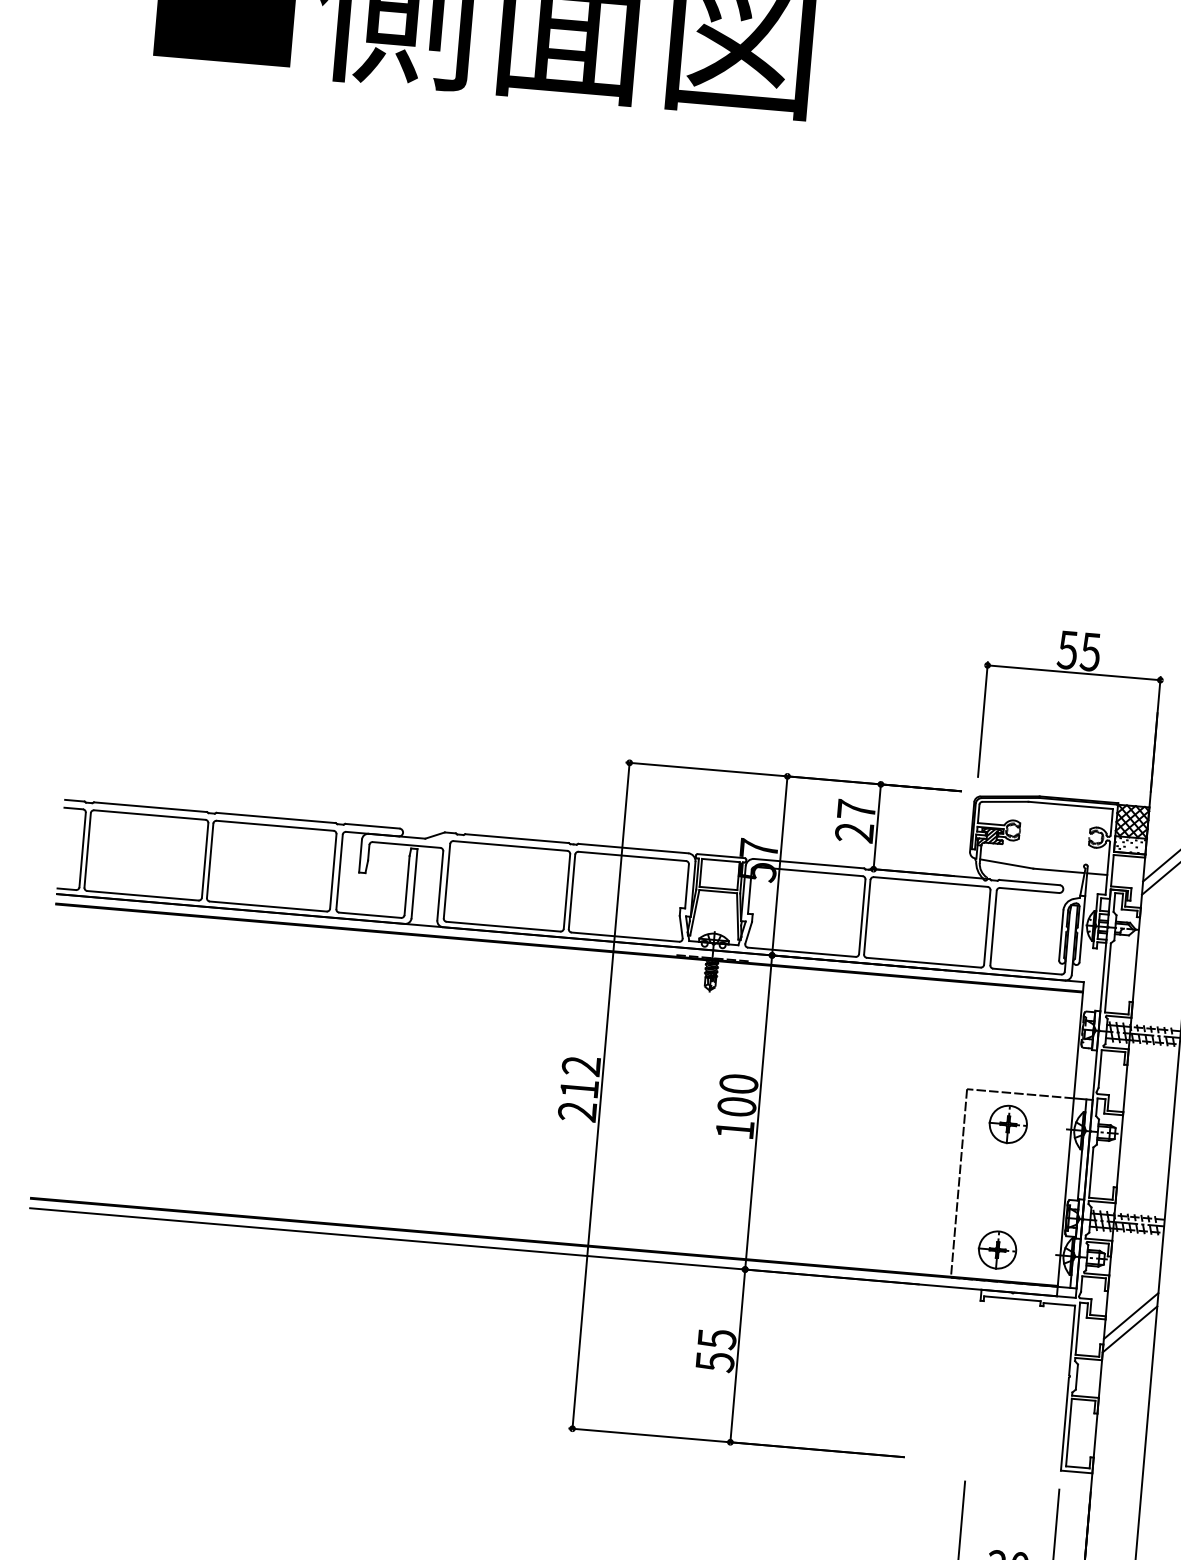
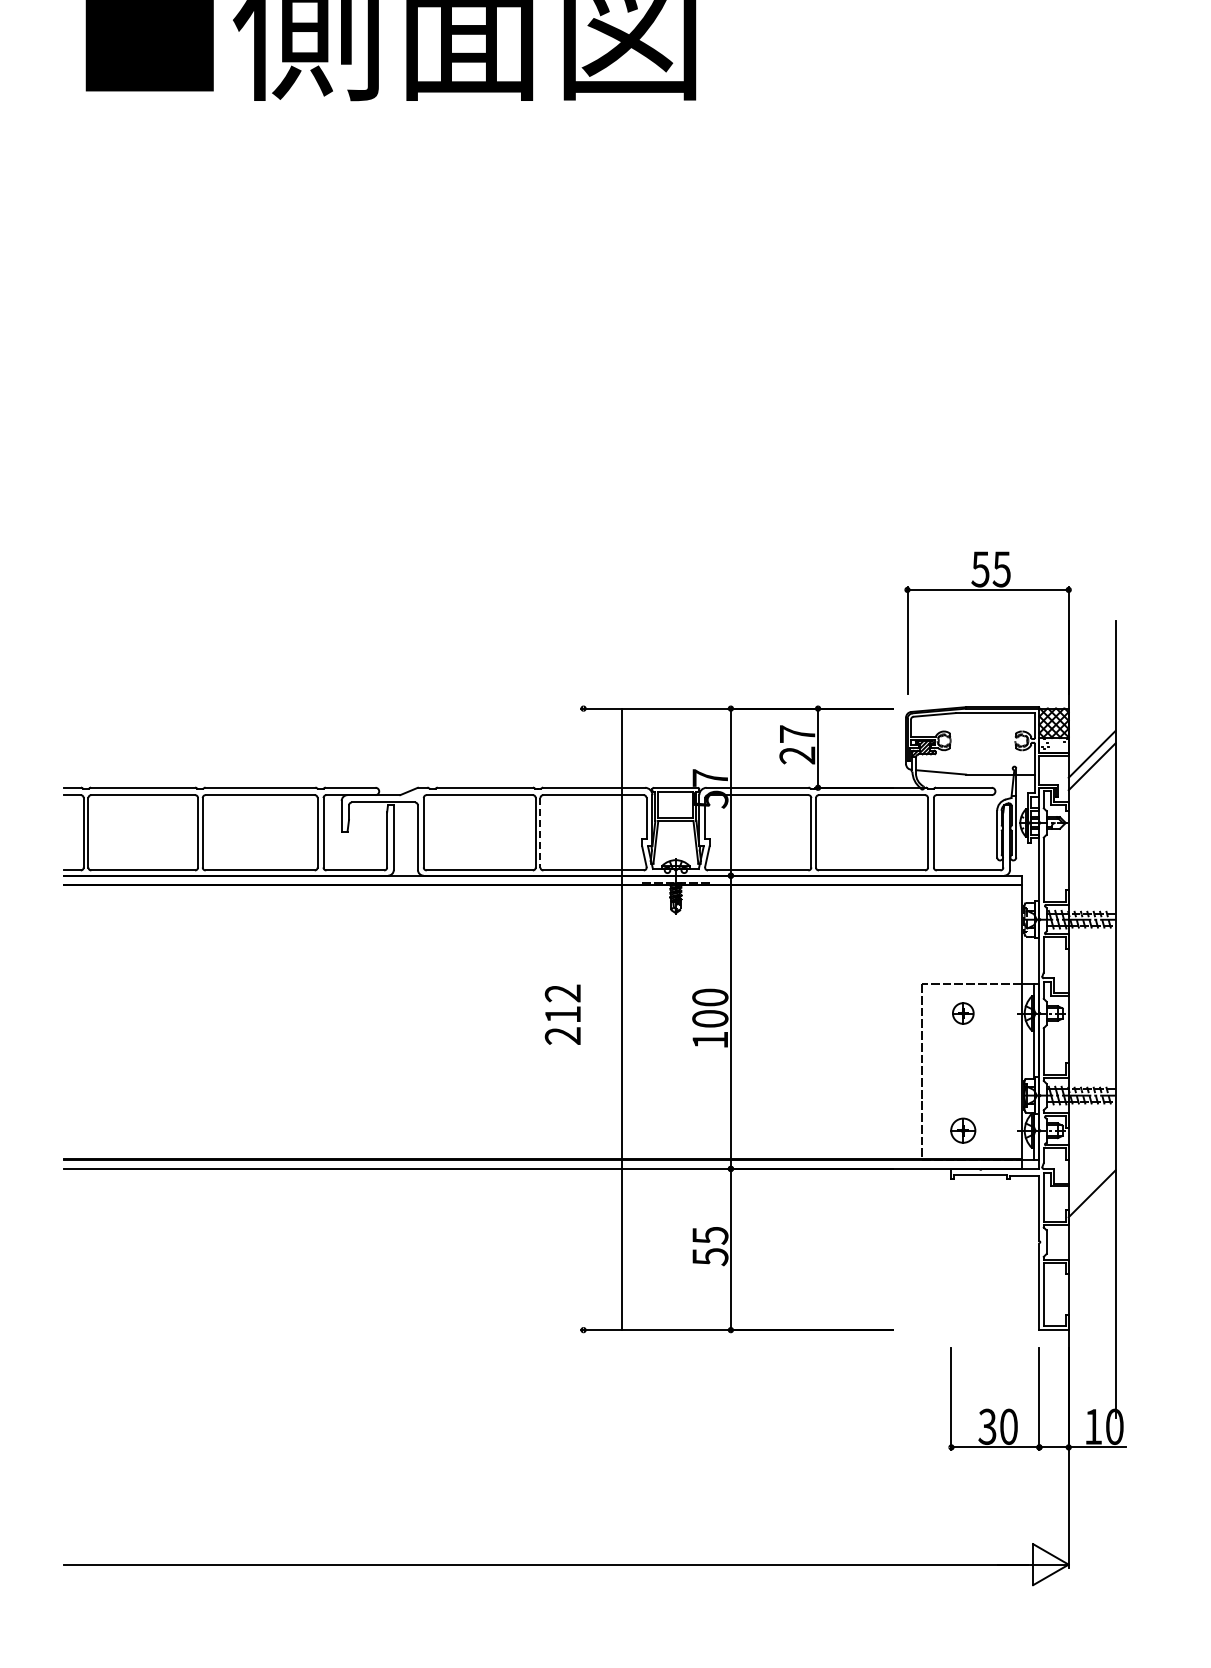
line: (572, 891) -> (540, 832), solid -> dashed
line: (600, 1095) -> (621, 1019), moved
part: (1008, 1124) -> (963, 1013), size x0.6
part: (997, 1249) -> (963, 1130), size x0.7
line: (1130, 1315) -> (1091, 1180), removed

